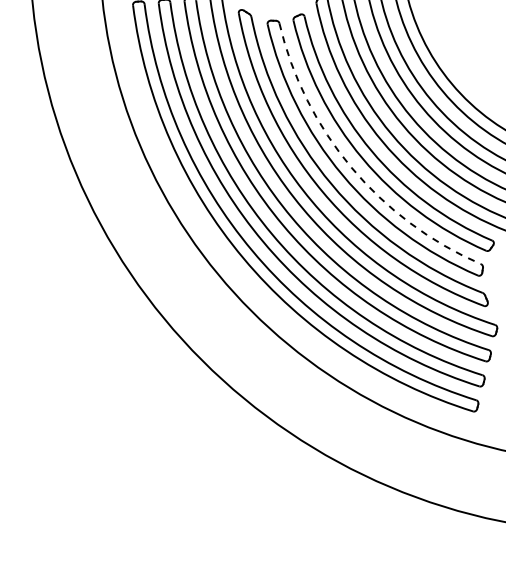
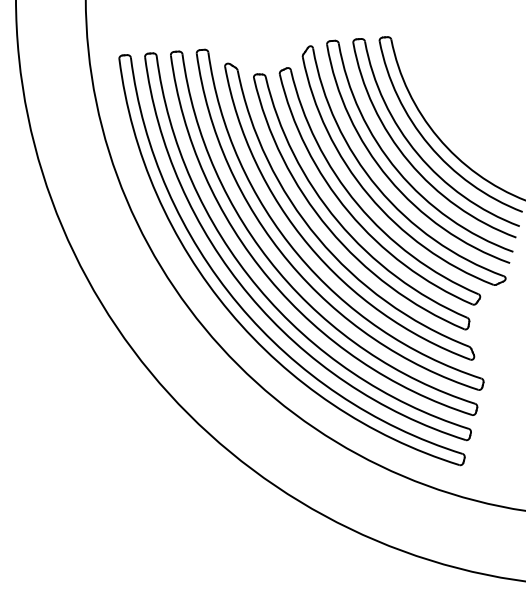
arc: (351, 167) -> (337, 221), dashed -> solid

